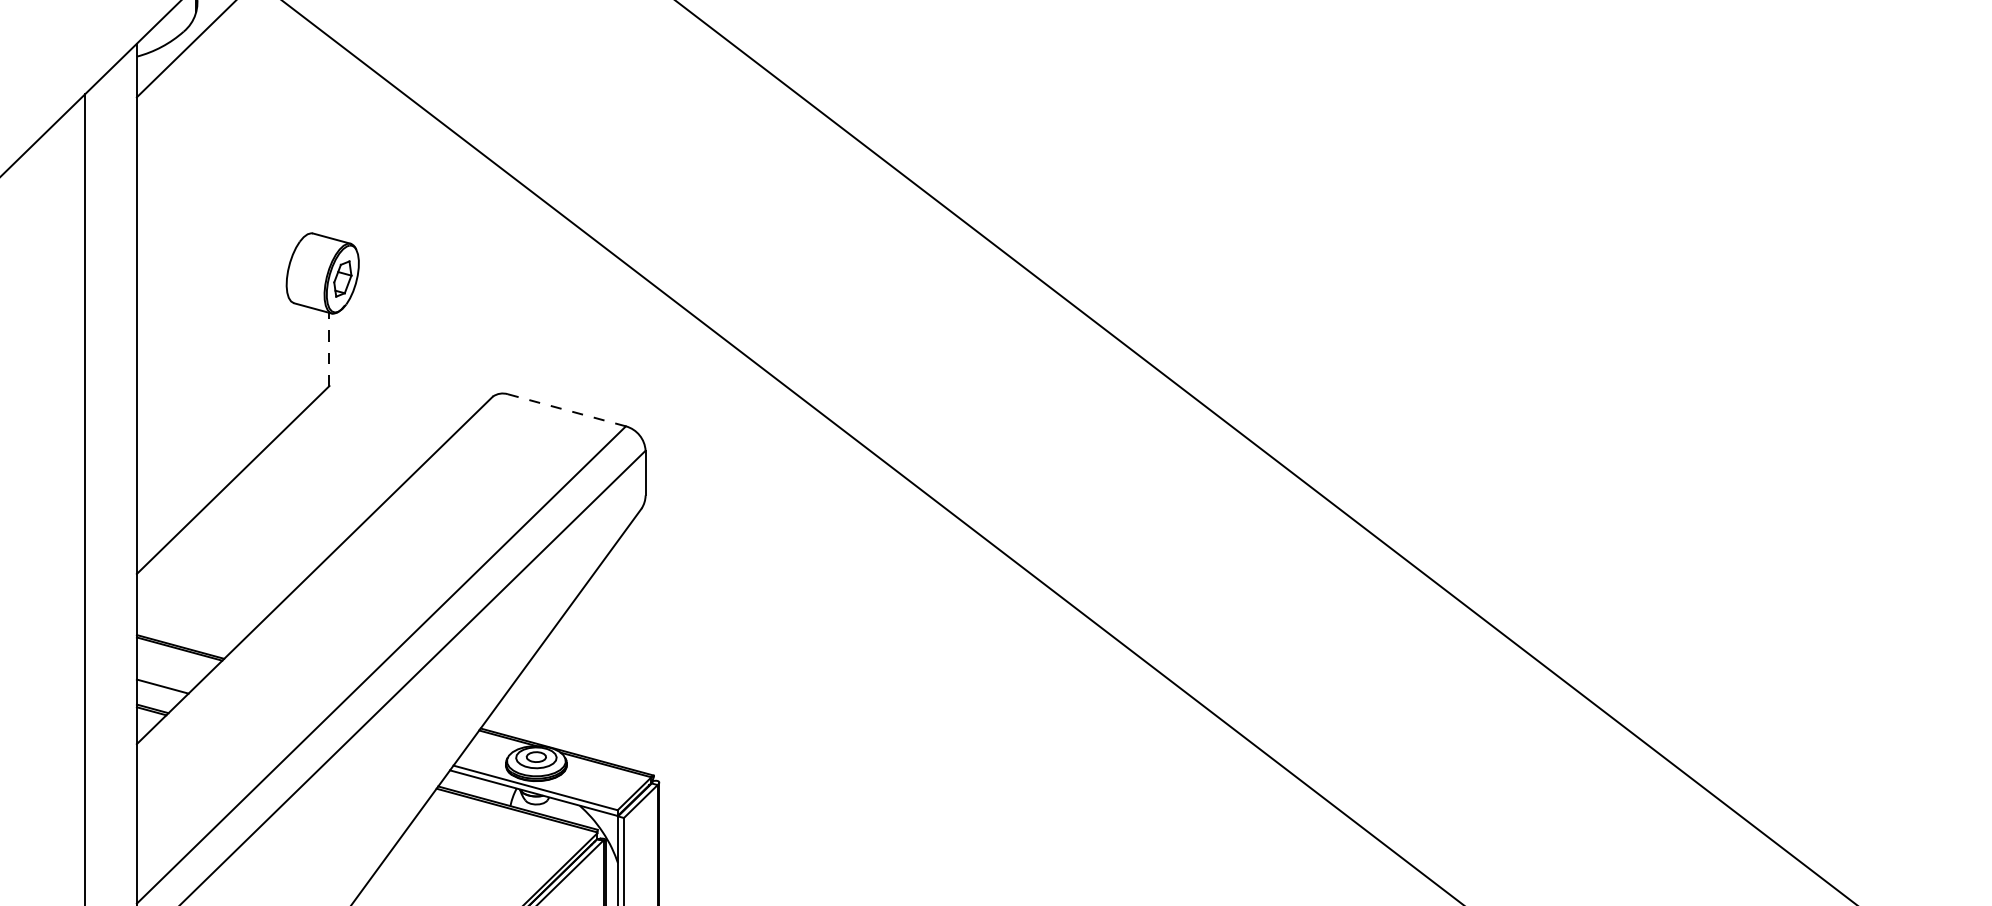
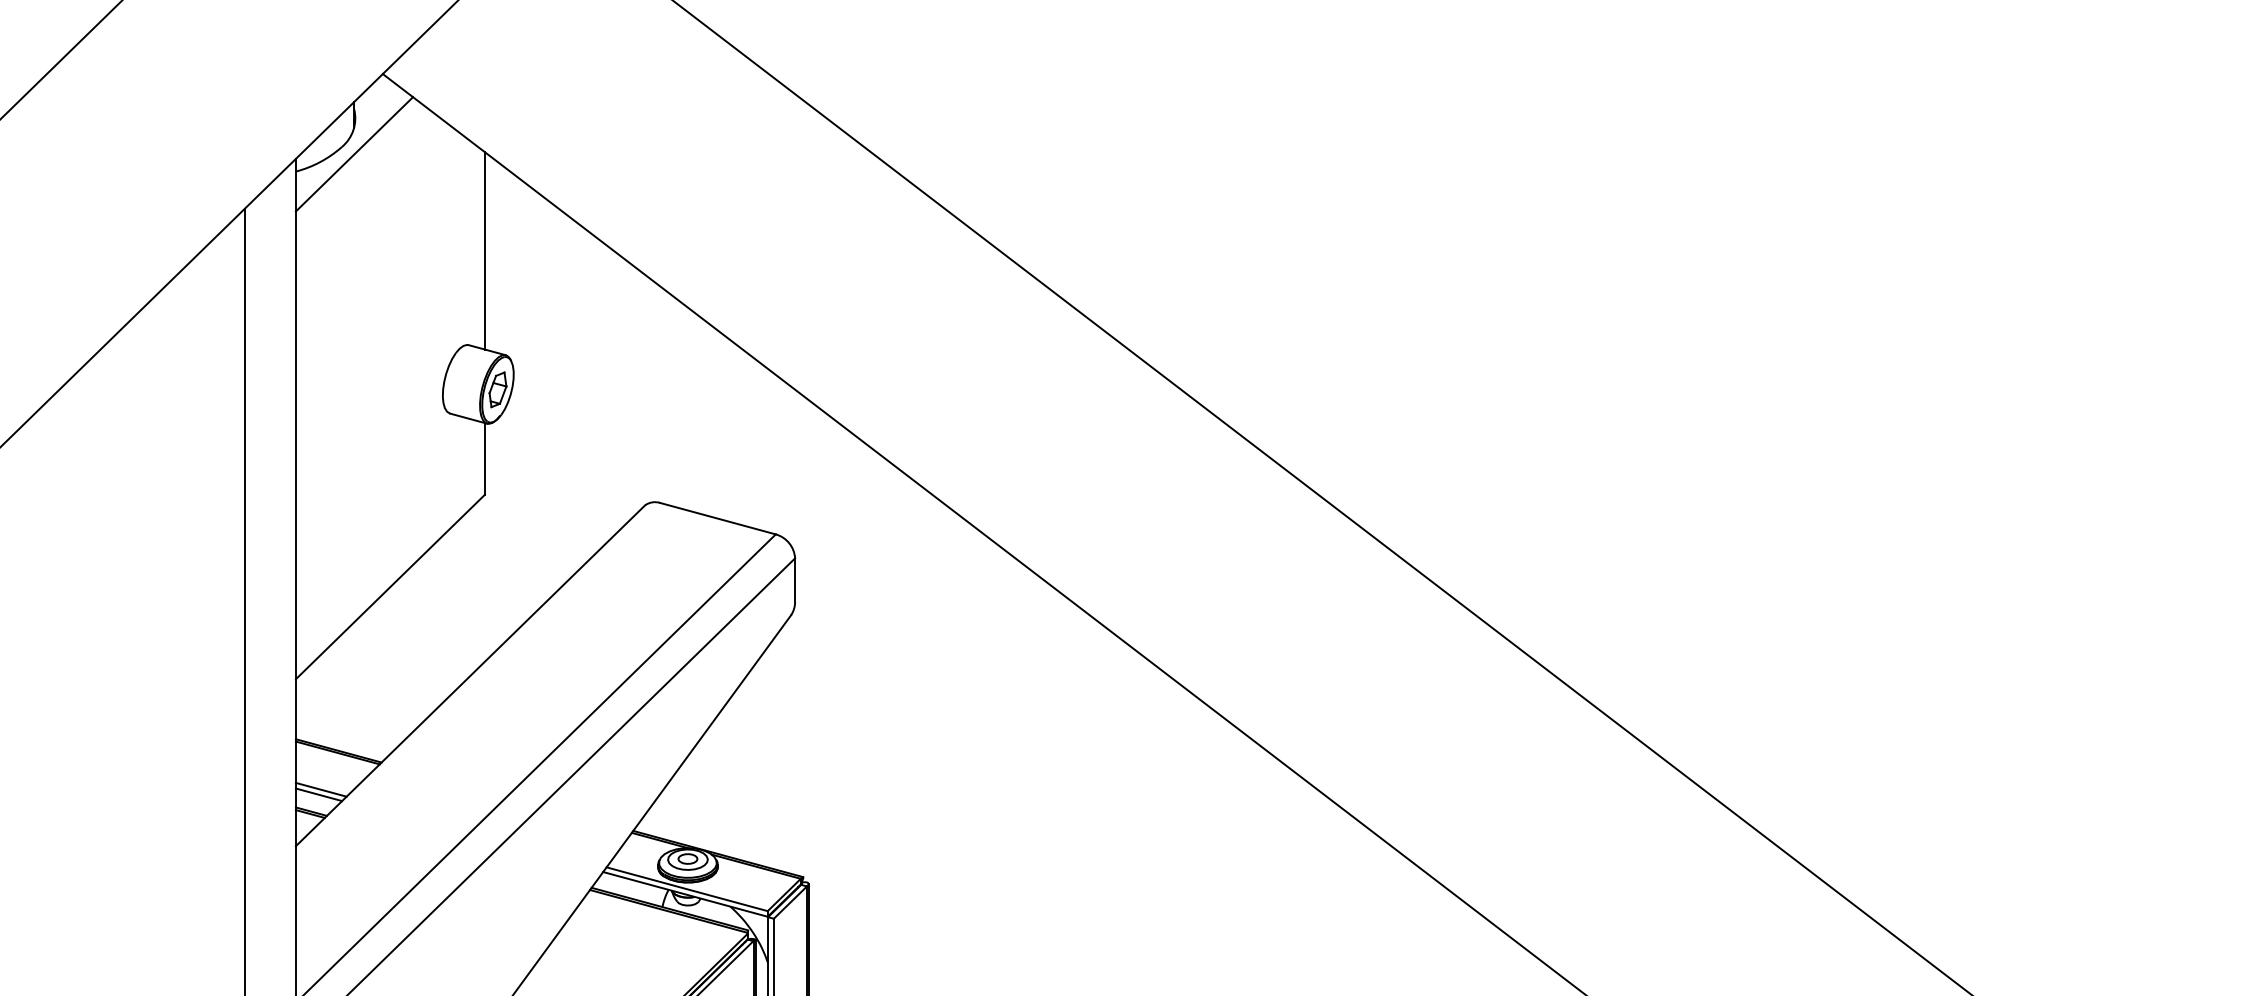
line: (329, 137) -> (484, 250), added
line: (329, 349) -> (484, 458), dashed -> solid
line: (566, 410) -> (717, 518), dashed -> solid
line: (159, 691) -> (318, 794), added

